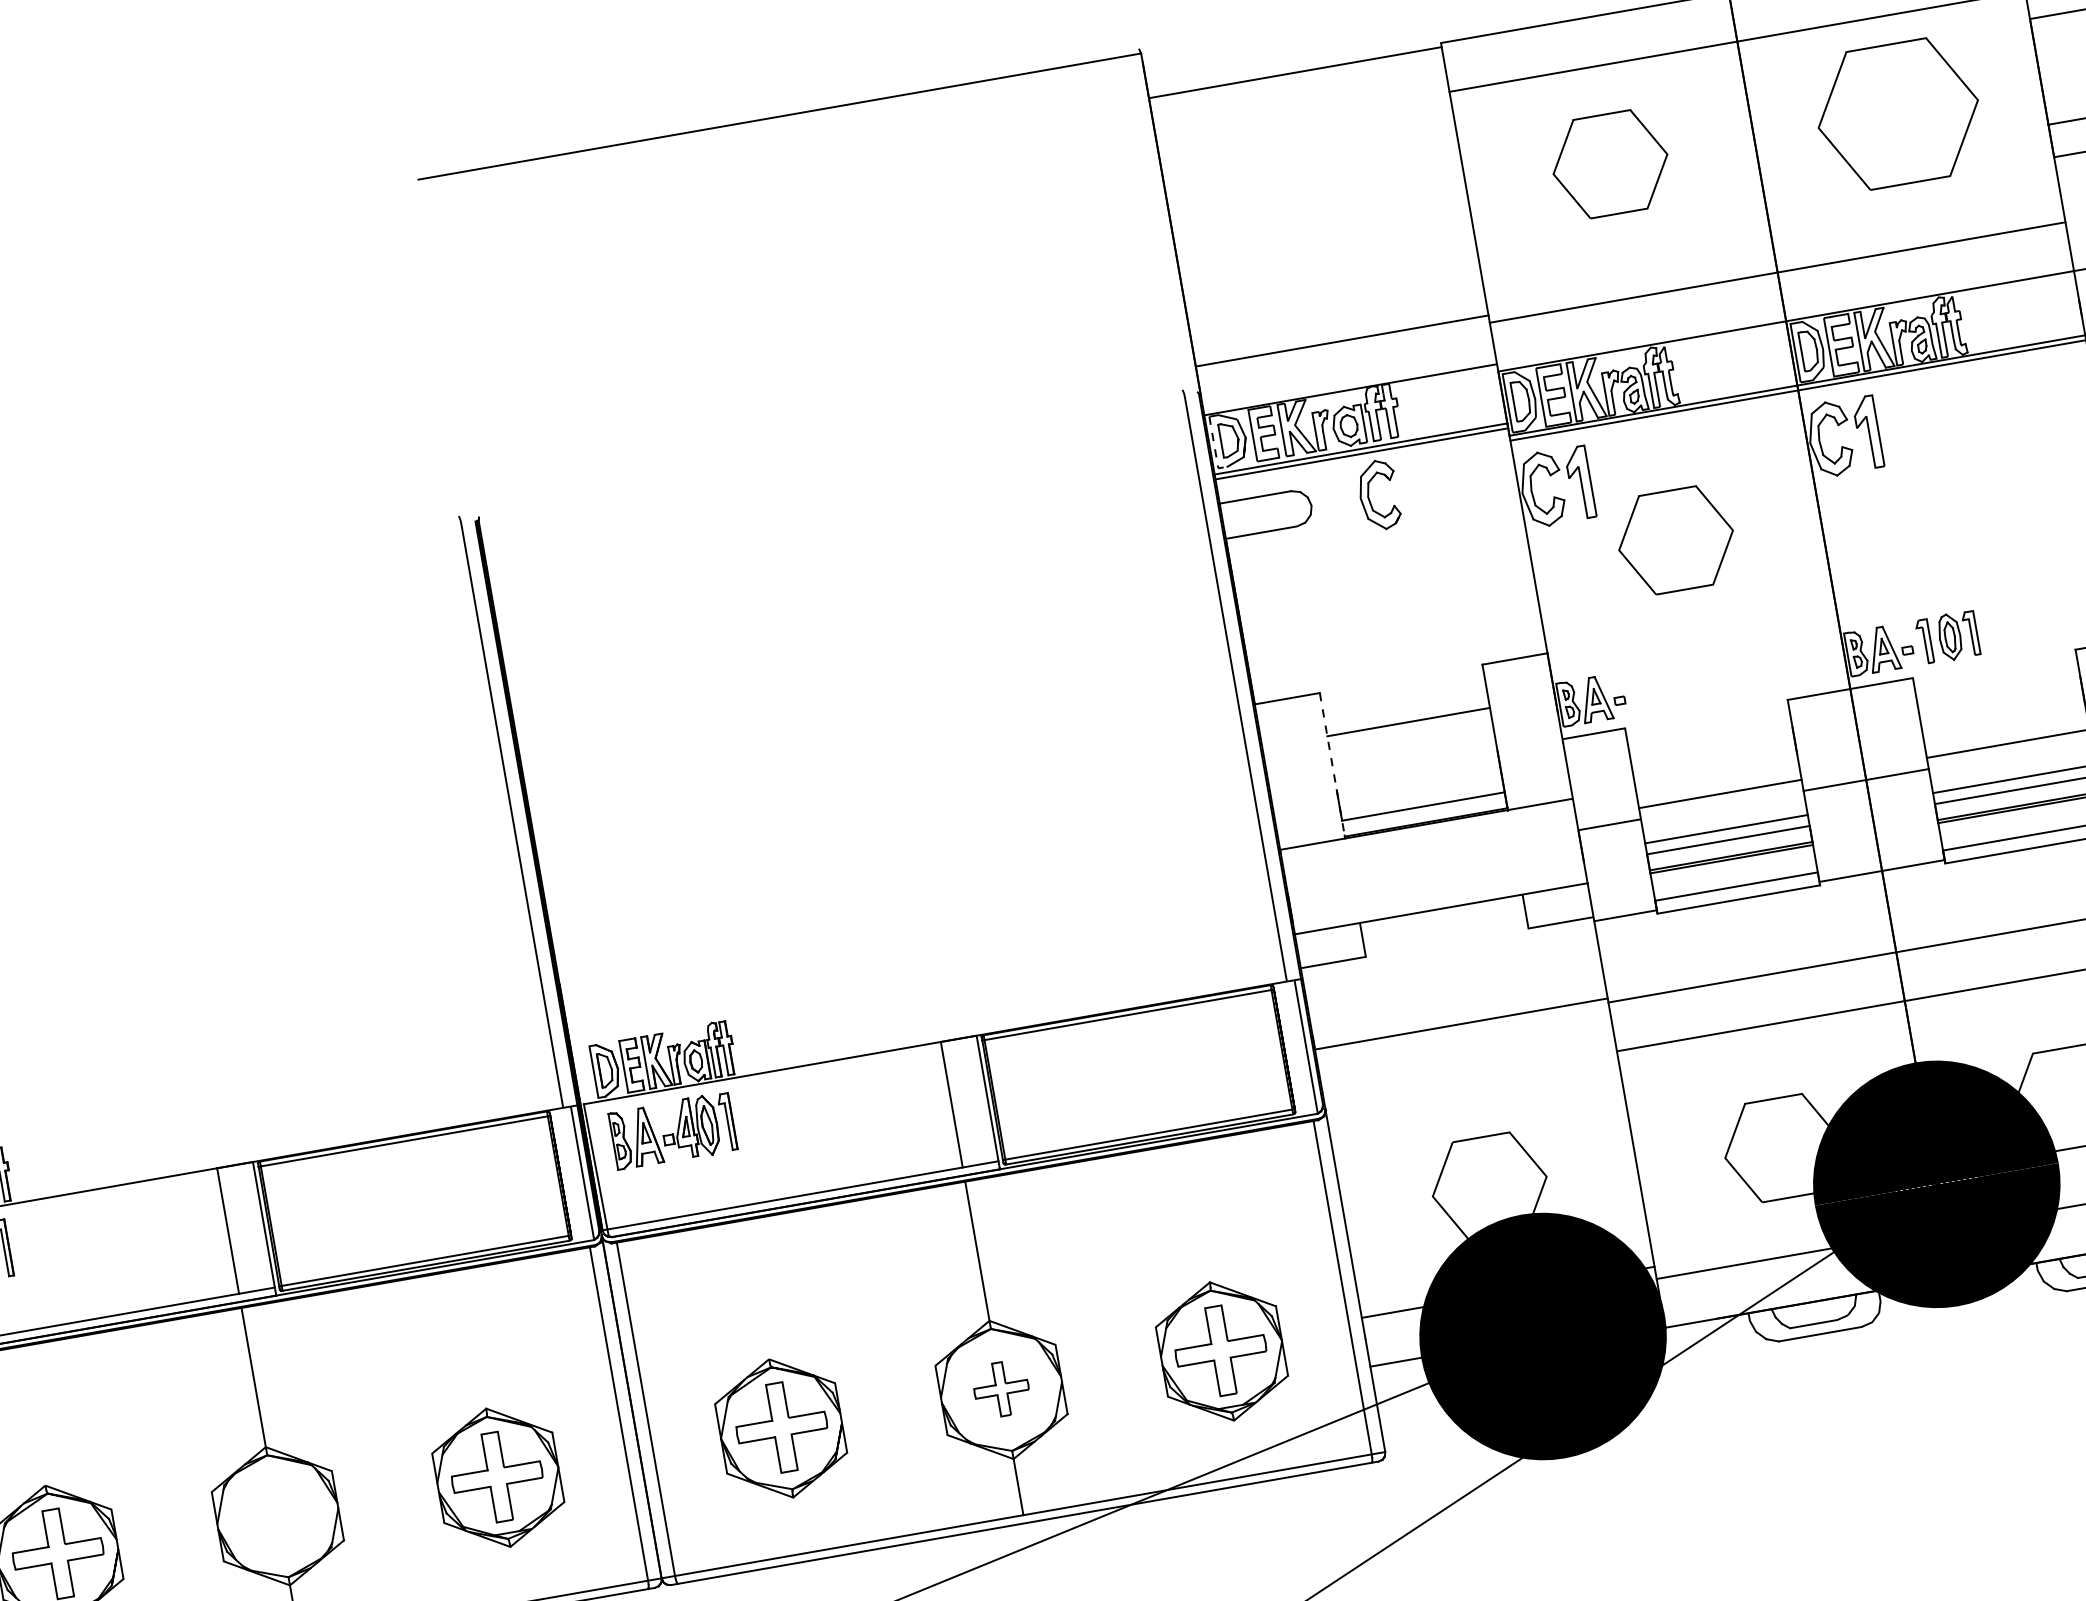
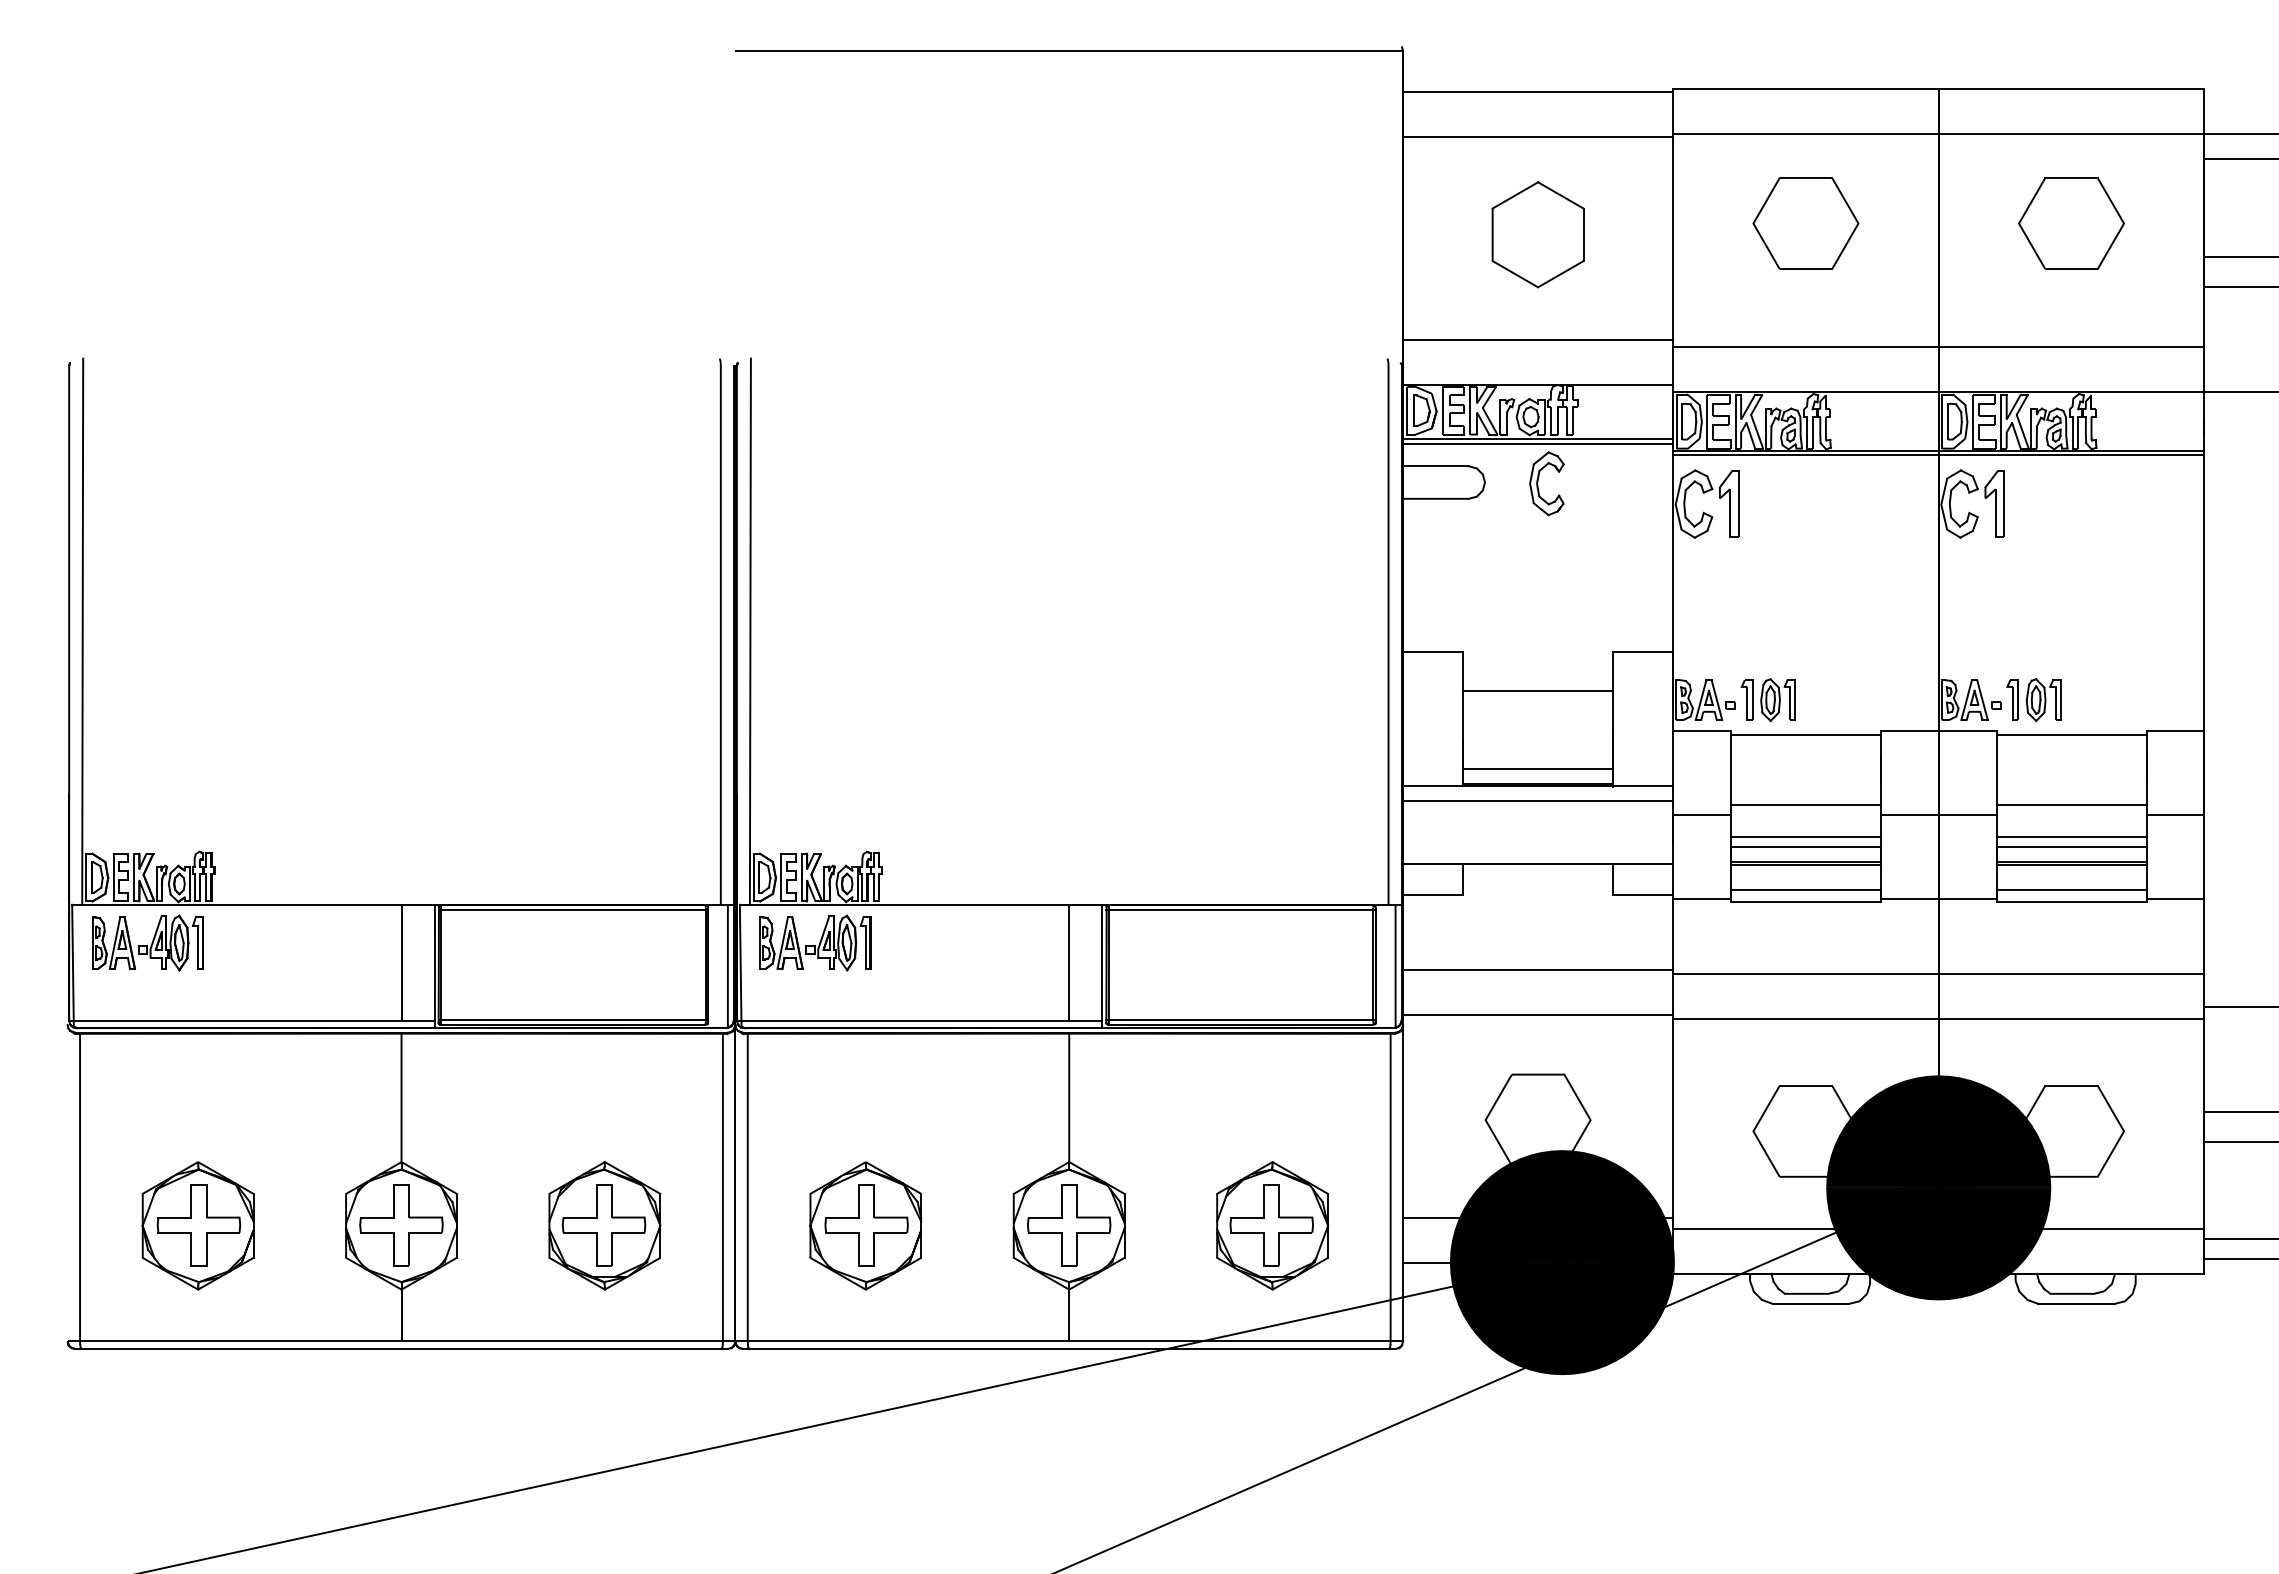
part: (1898, 114) -> (2071, 223), size x0.71
line: (1304, 121) -> (1538, 137), added
part: (1321, 226) -> (1537, 234), added
line: (1214, 447) -> (1407, 415), dashed -> solid
part: (1675, 540) -> (1805, 570), removed
line: (1994, 667) -> (2071, 734), added
part: (1659, 688) -> (1767, 700), added
line: (1706, 718) -> (1805, 734), added
line: (1332, 764) -> (1463, 717), dashed -> solid
line: (542, 806) -> (749, 631), added
line: (1429, 841) -> (1538, 801), added
line: (1470, 1073) -> (1538, 1015), added
part: (1001, 1389) -> (1069, 1225), size x1.67
part: (277, 1515) -> (401, 1225), added

